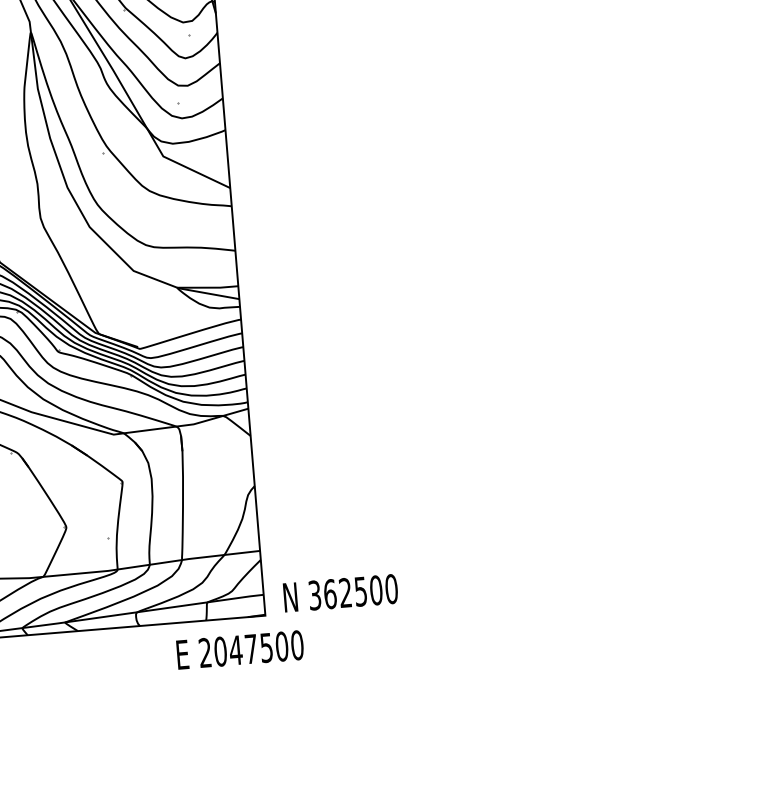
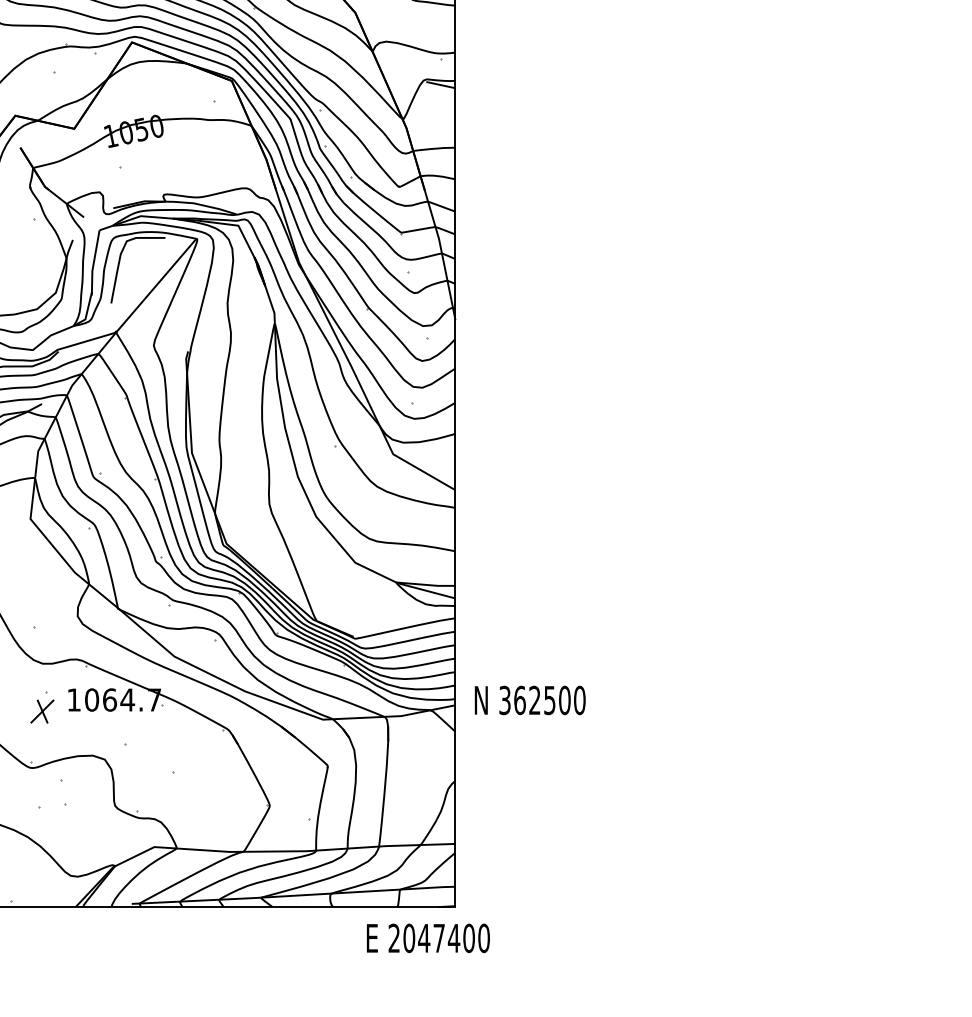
text: (340, 593) -> (529, 700), moved
text: (266, 648) -> (453, 938), 2047500 -> 2047400

